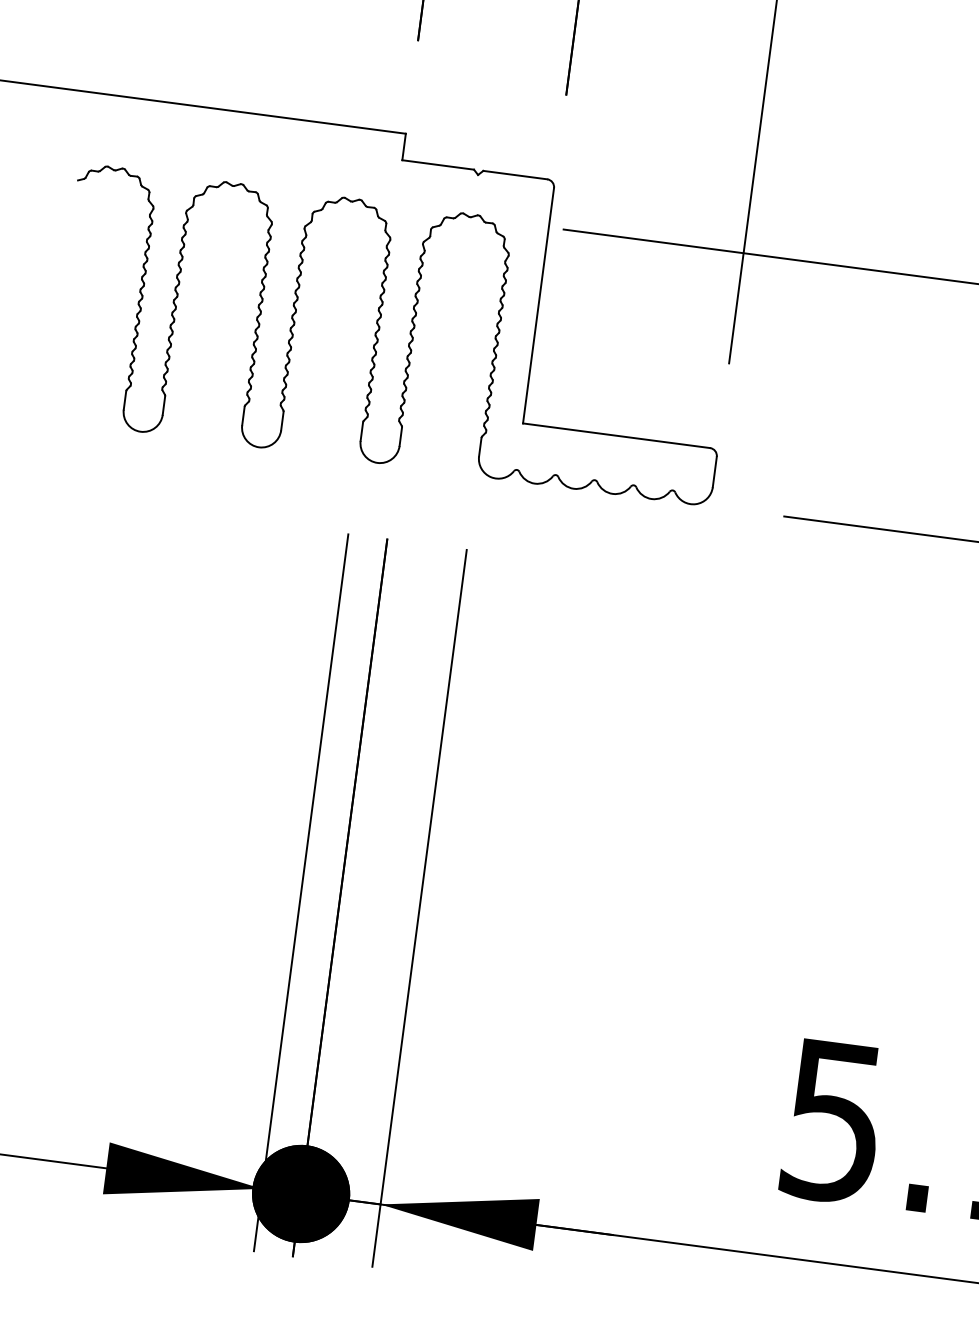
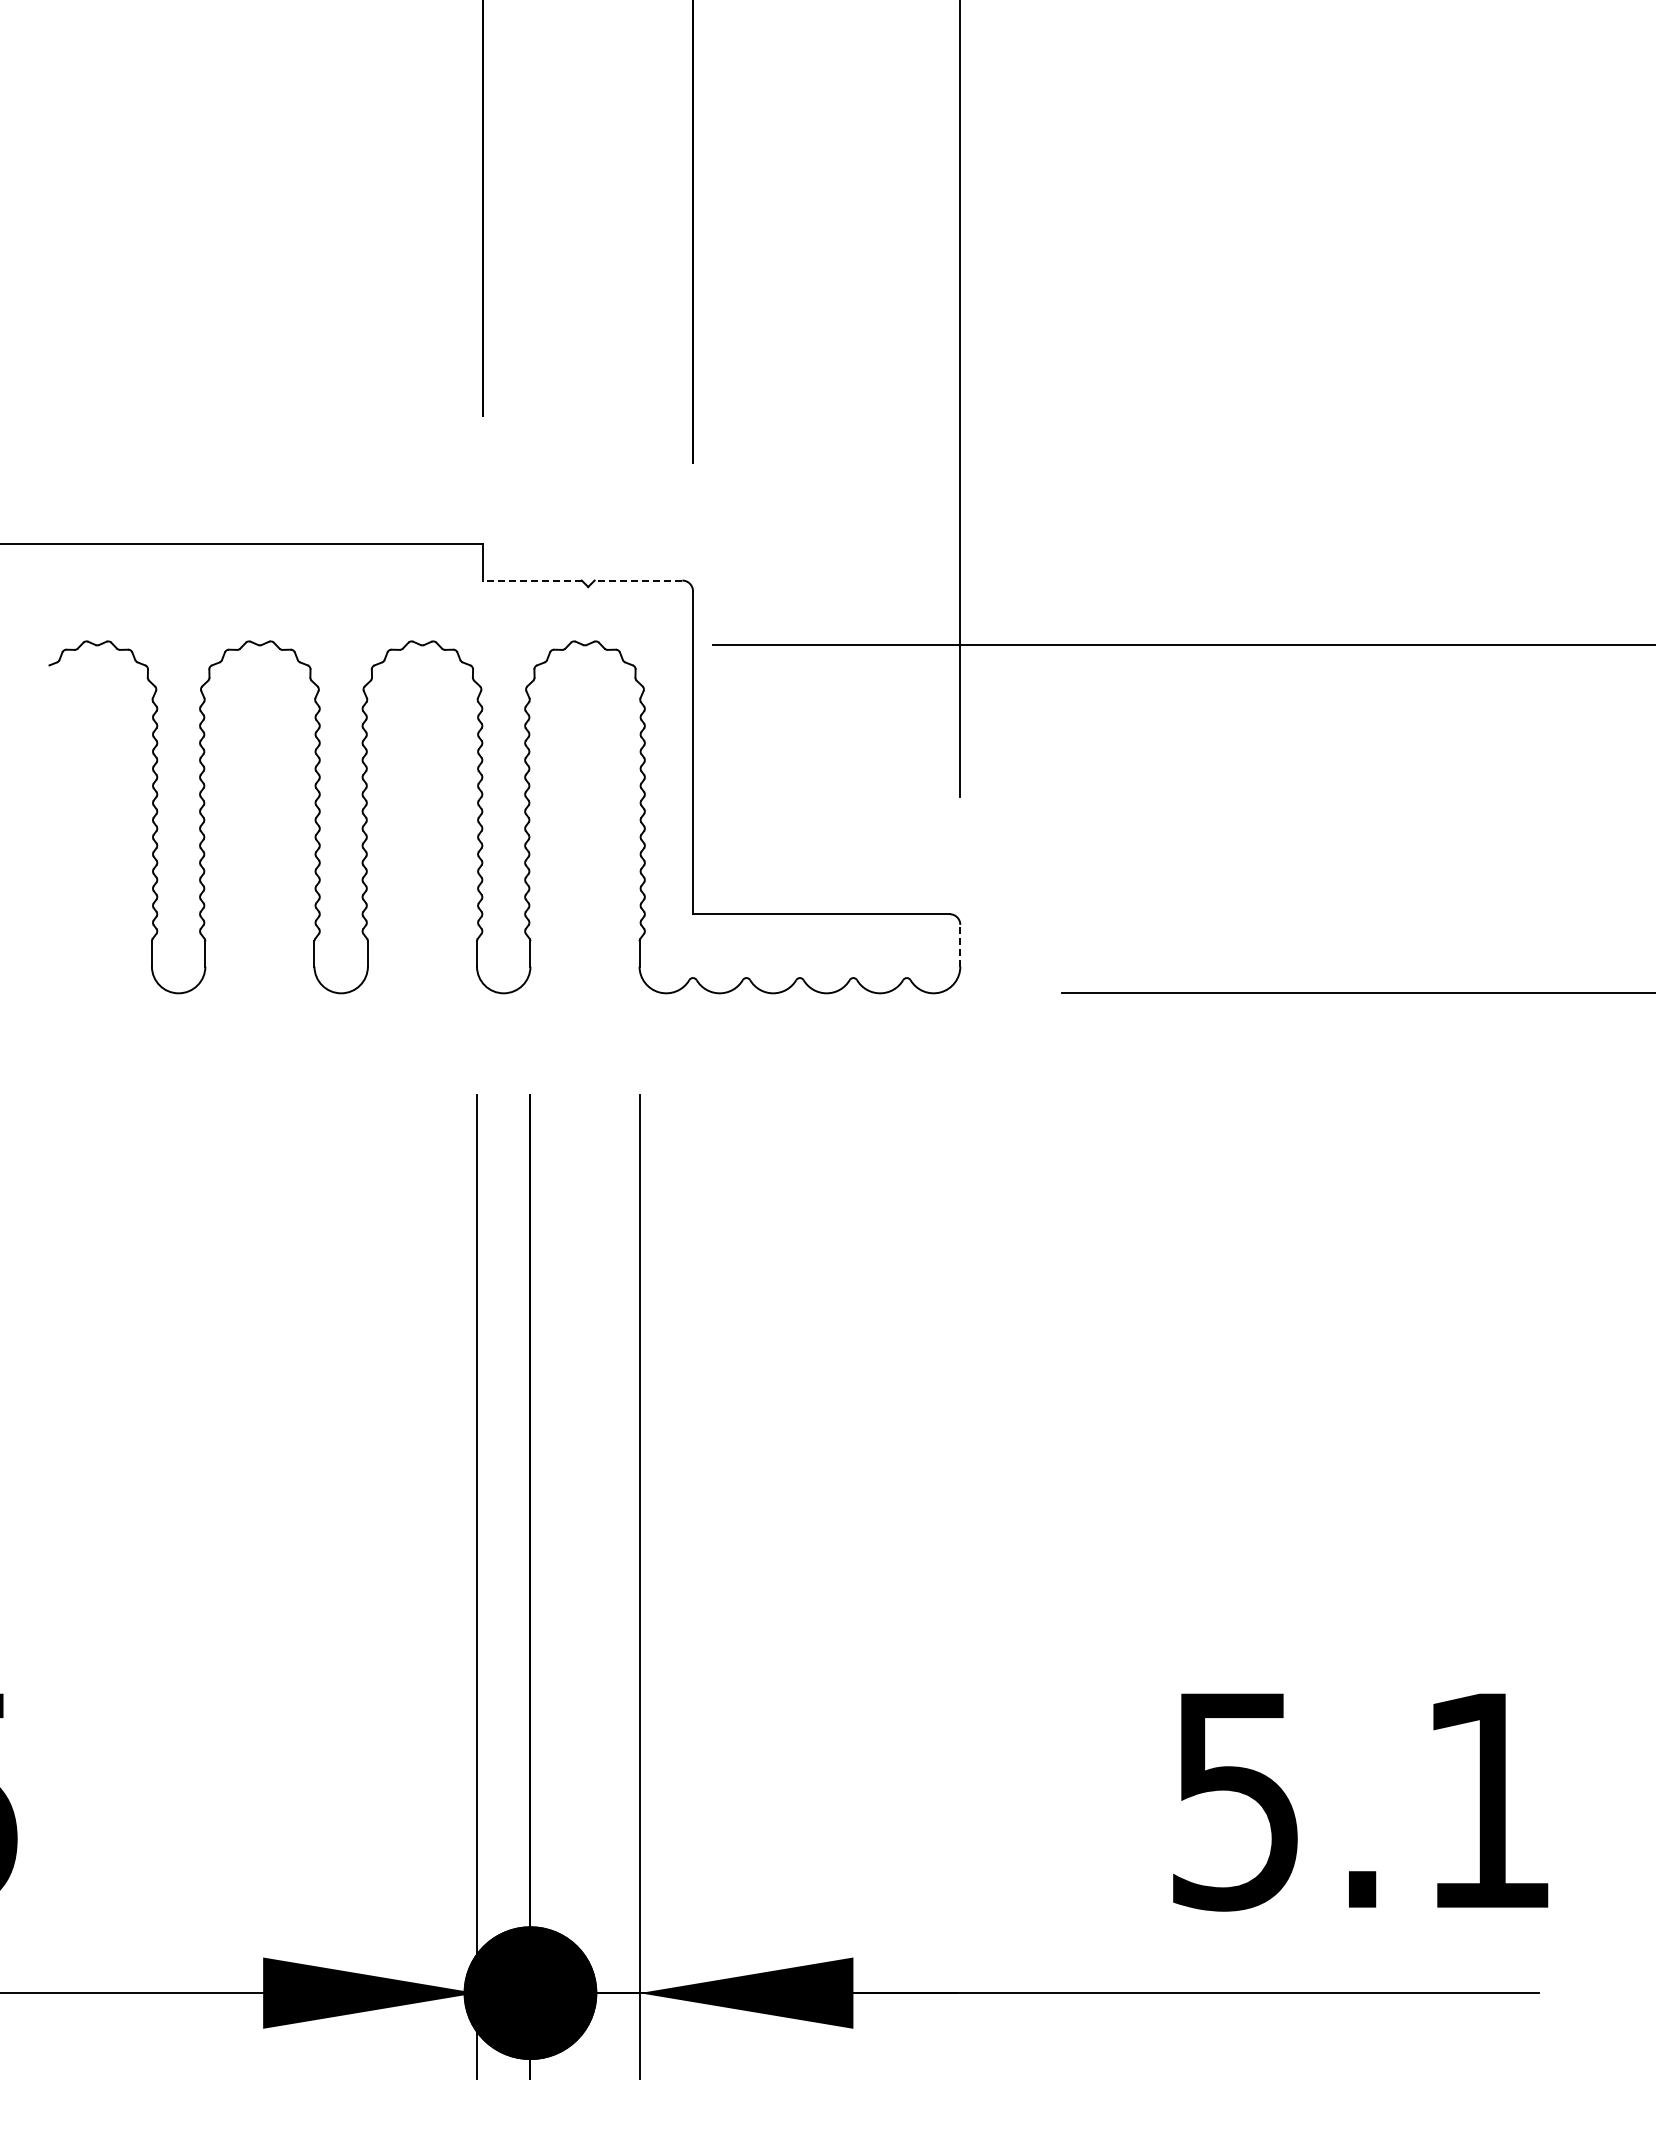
line: (438, 164) -> (532, 580), solid -> dashed
line: (515, 175) -> (638, 580), solid -> dashed
line: (714, 471) -> (960, 945), solid -> dashed

